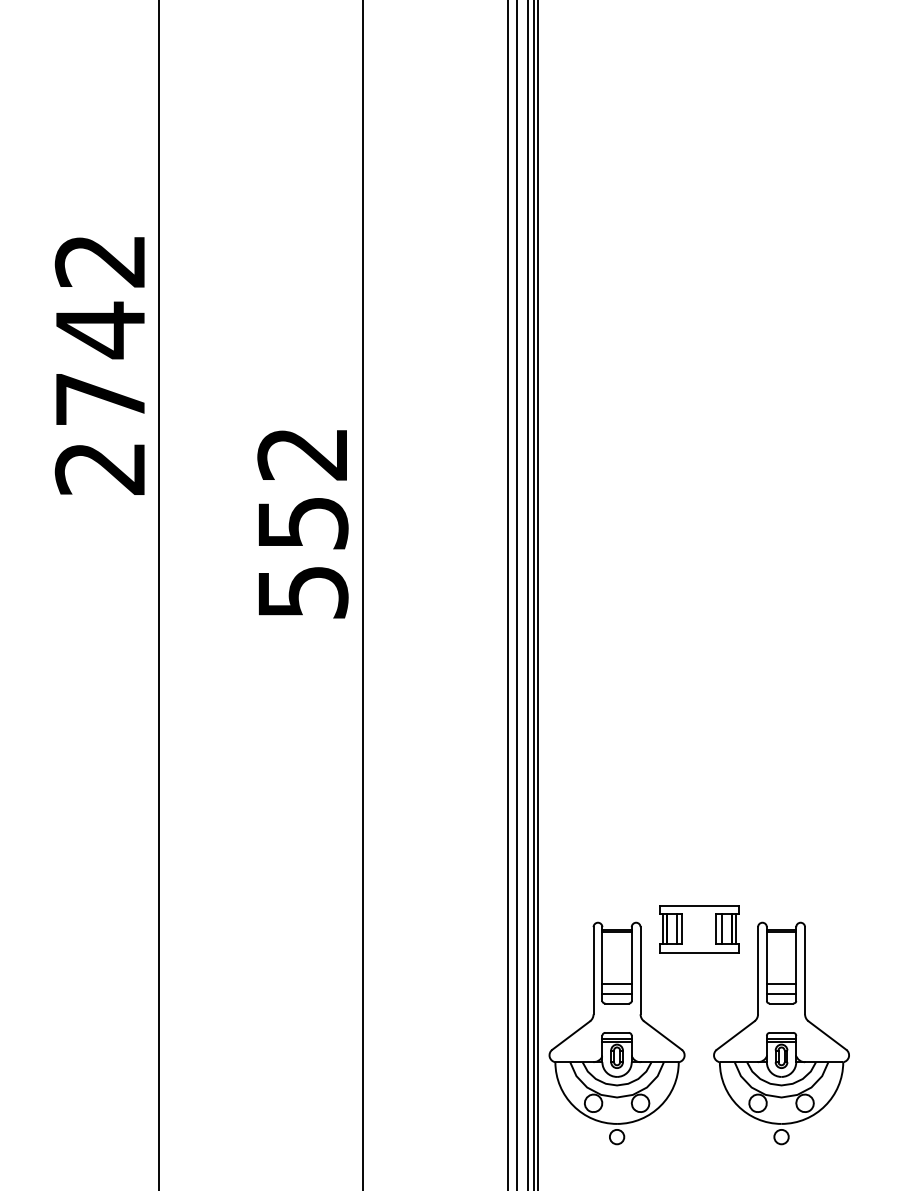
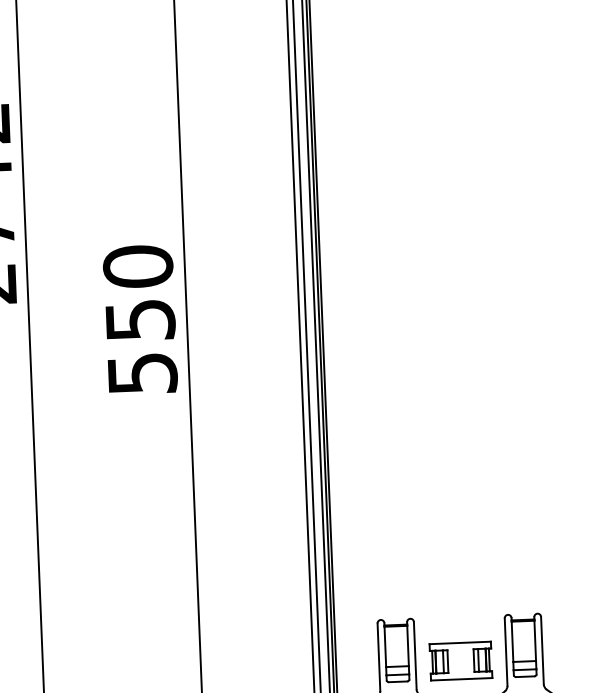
text: (302, 453) -> (137, 266), 552 -> 550
part: (699, 929) -> (461, 661), moved

